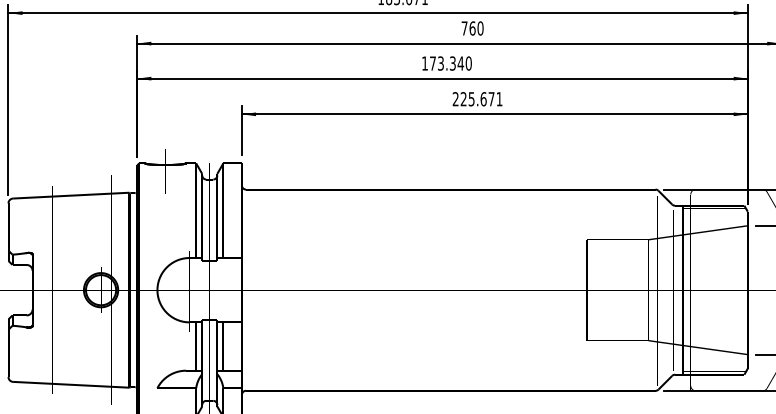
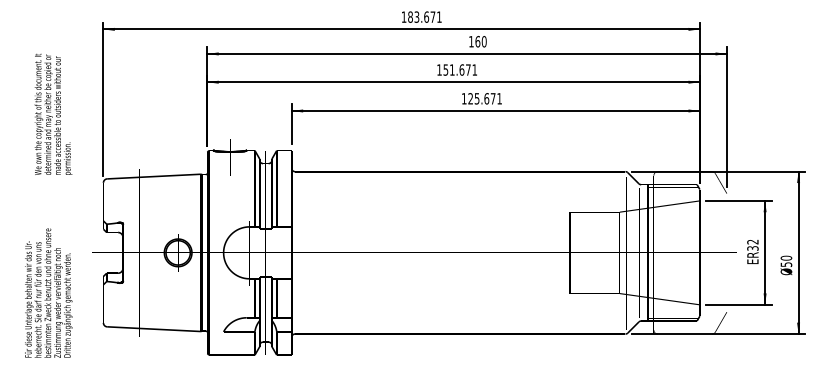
text: (464, 28) -> (471, 41), 760 -> 160
text: (451, 62) -> (460, 69), 173.340 -> 151.671
text: (454, 98) -> (463, 98), 225.671 -> 125.671

